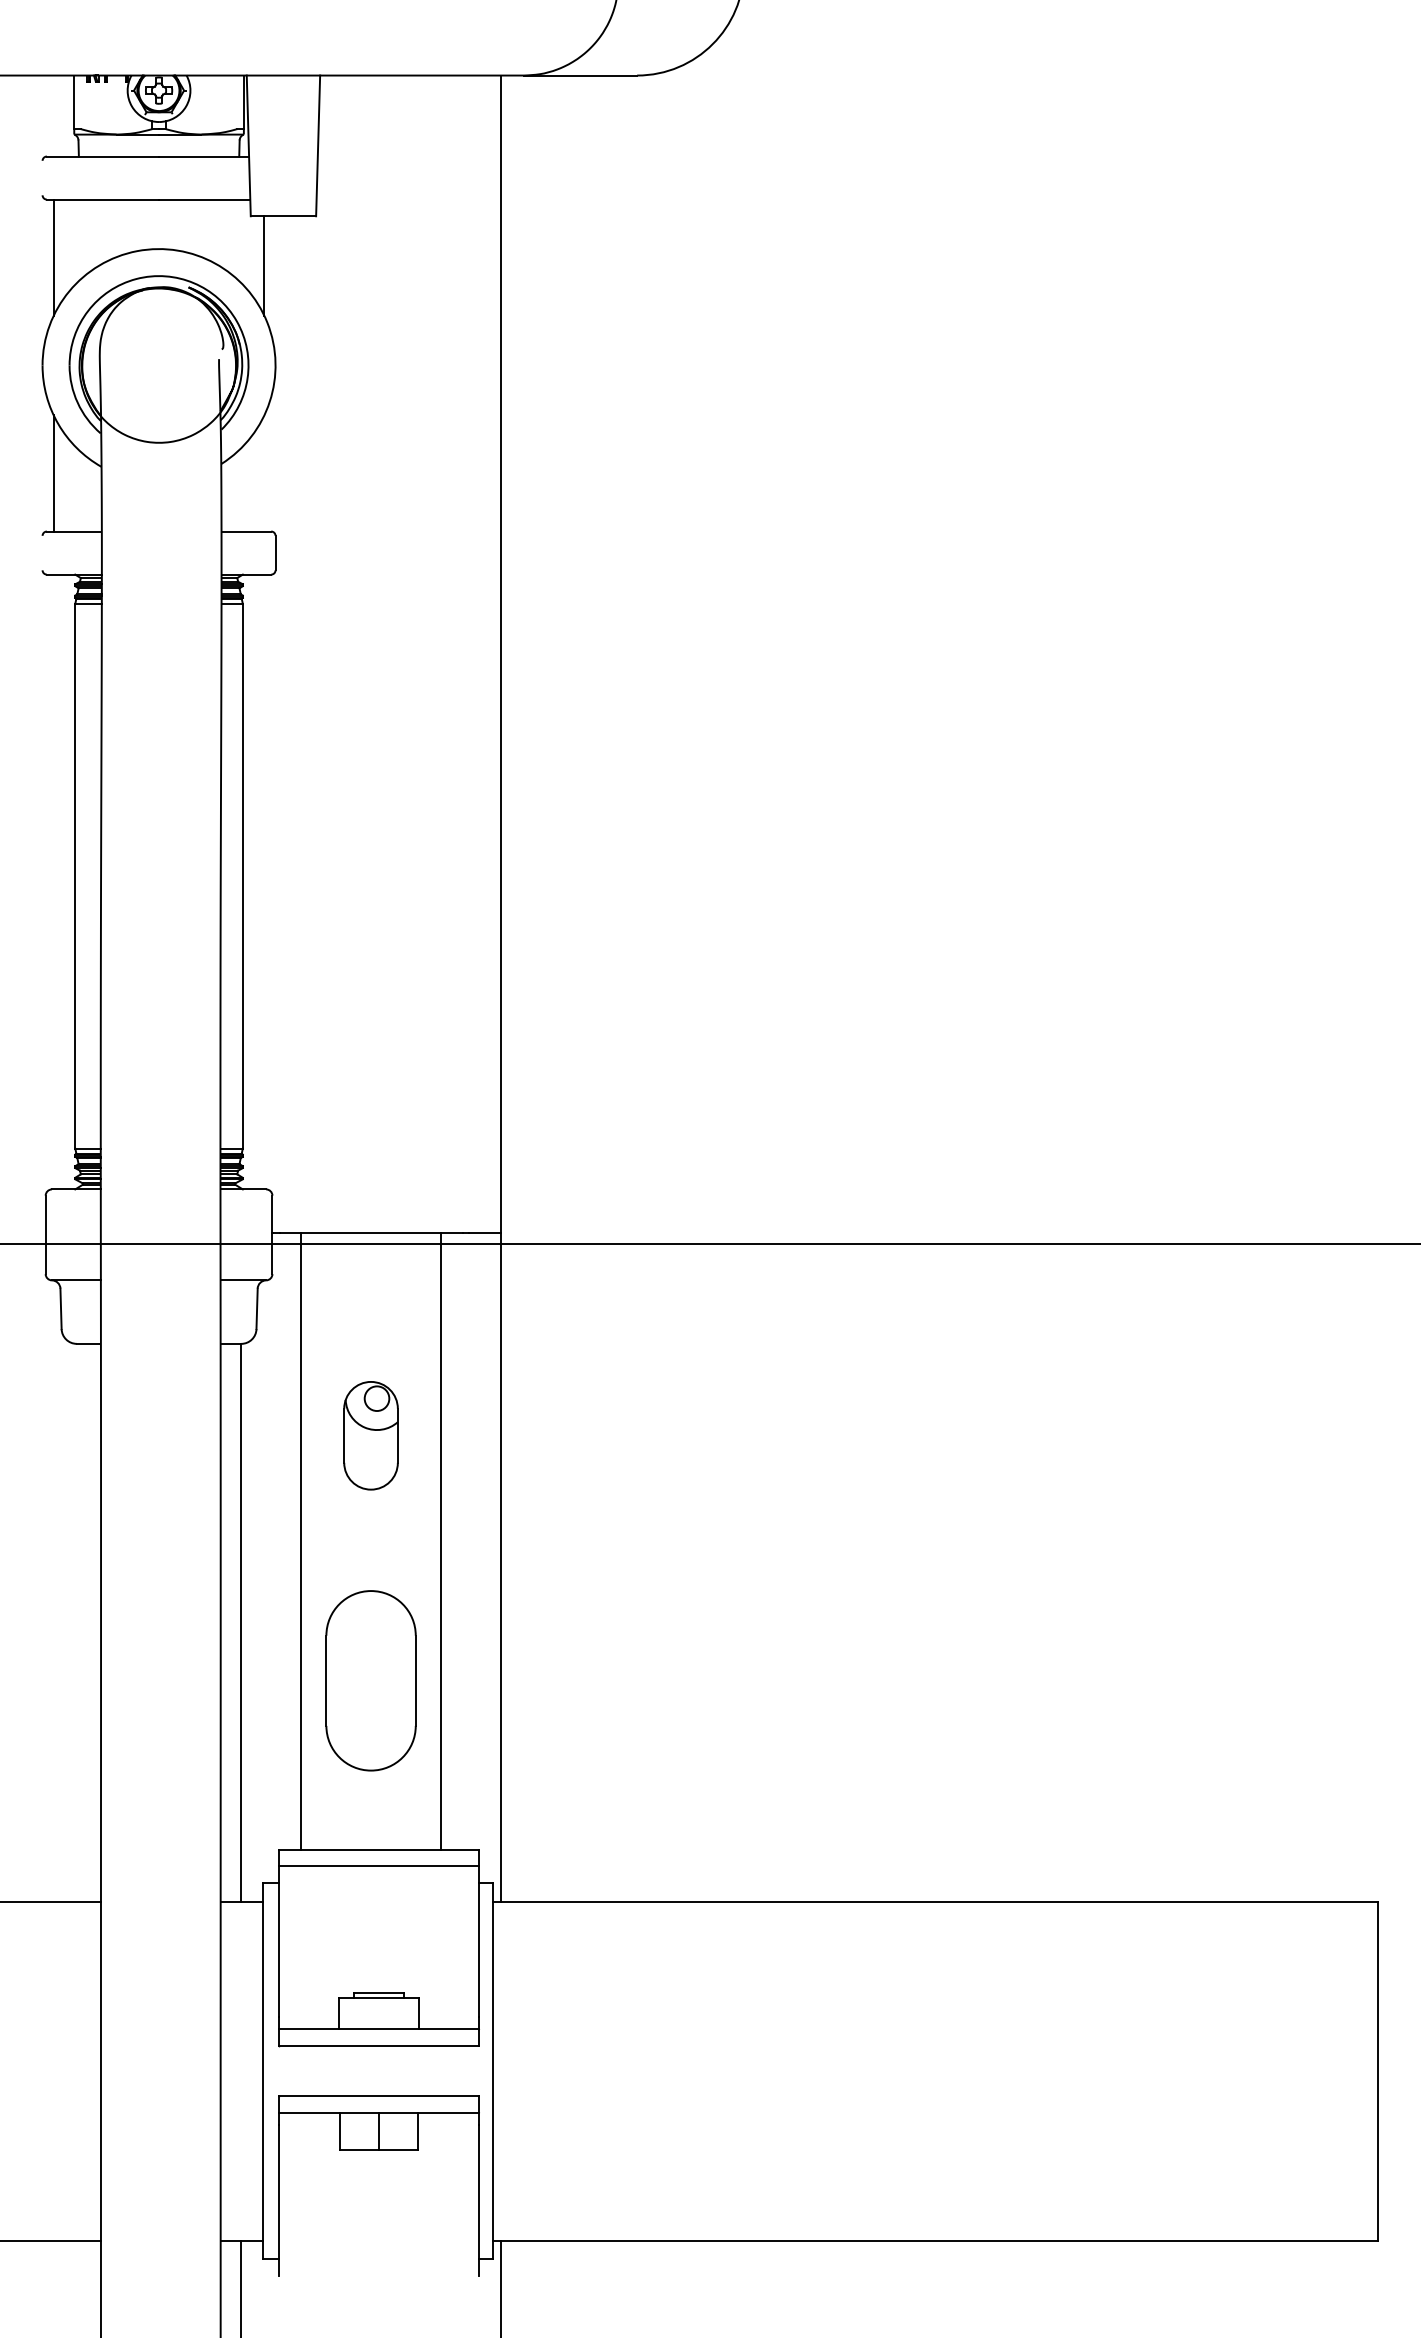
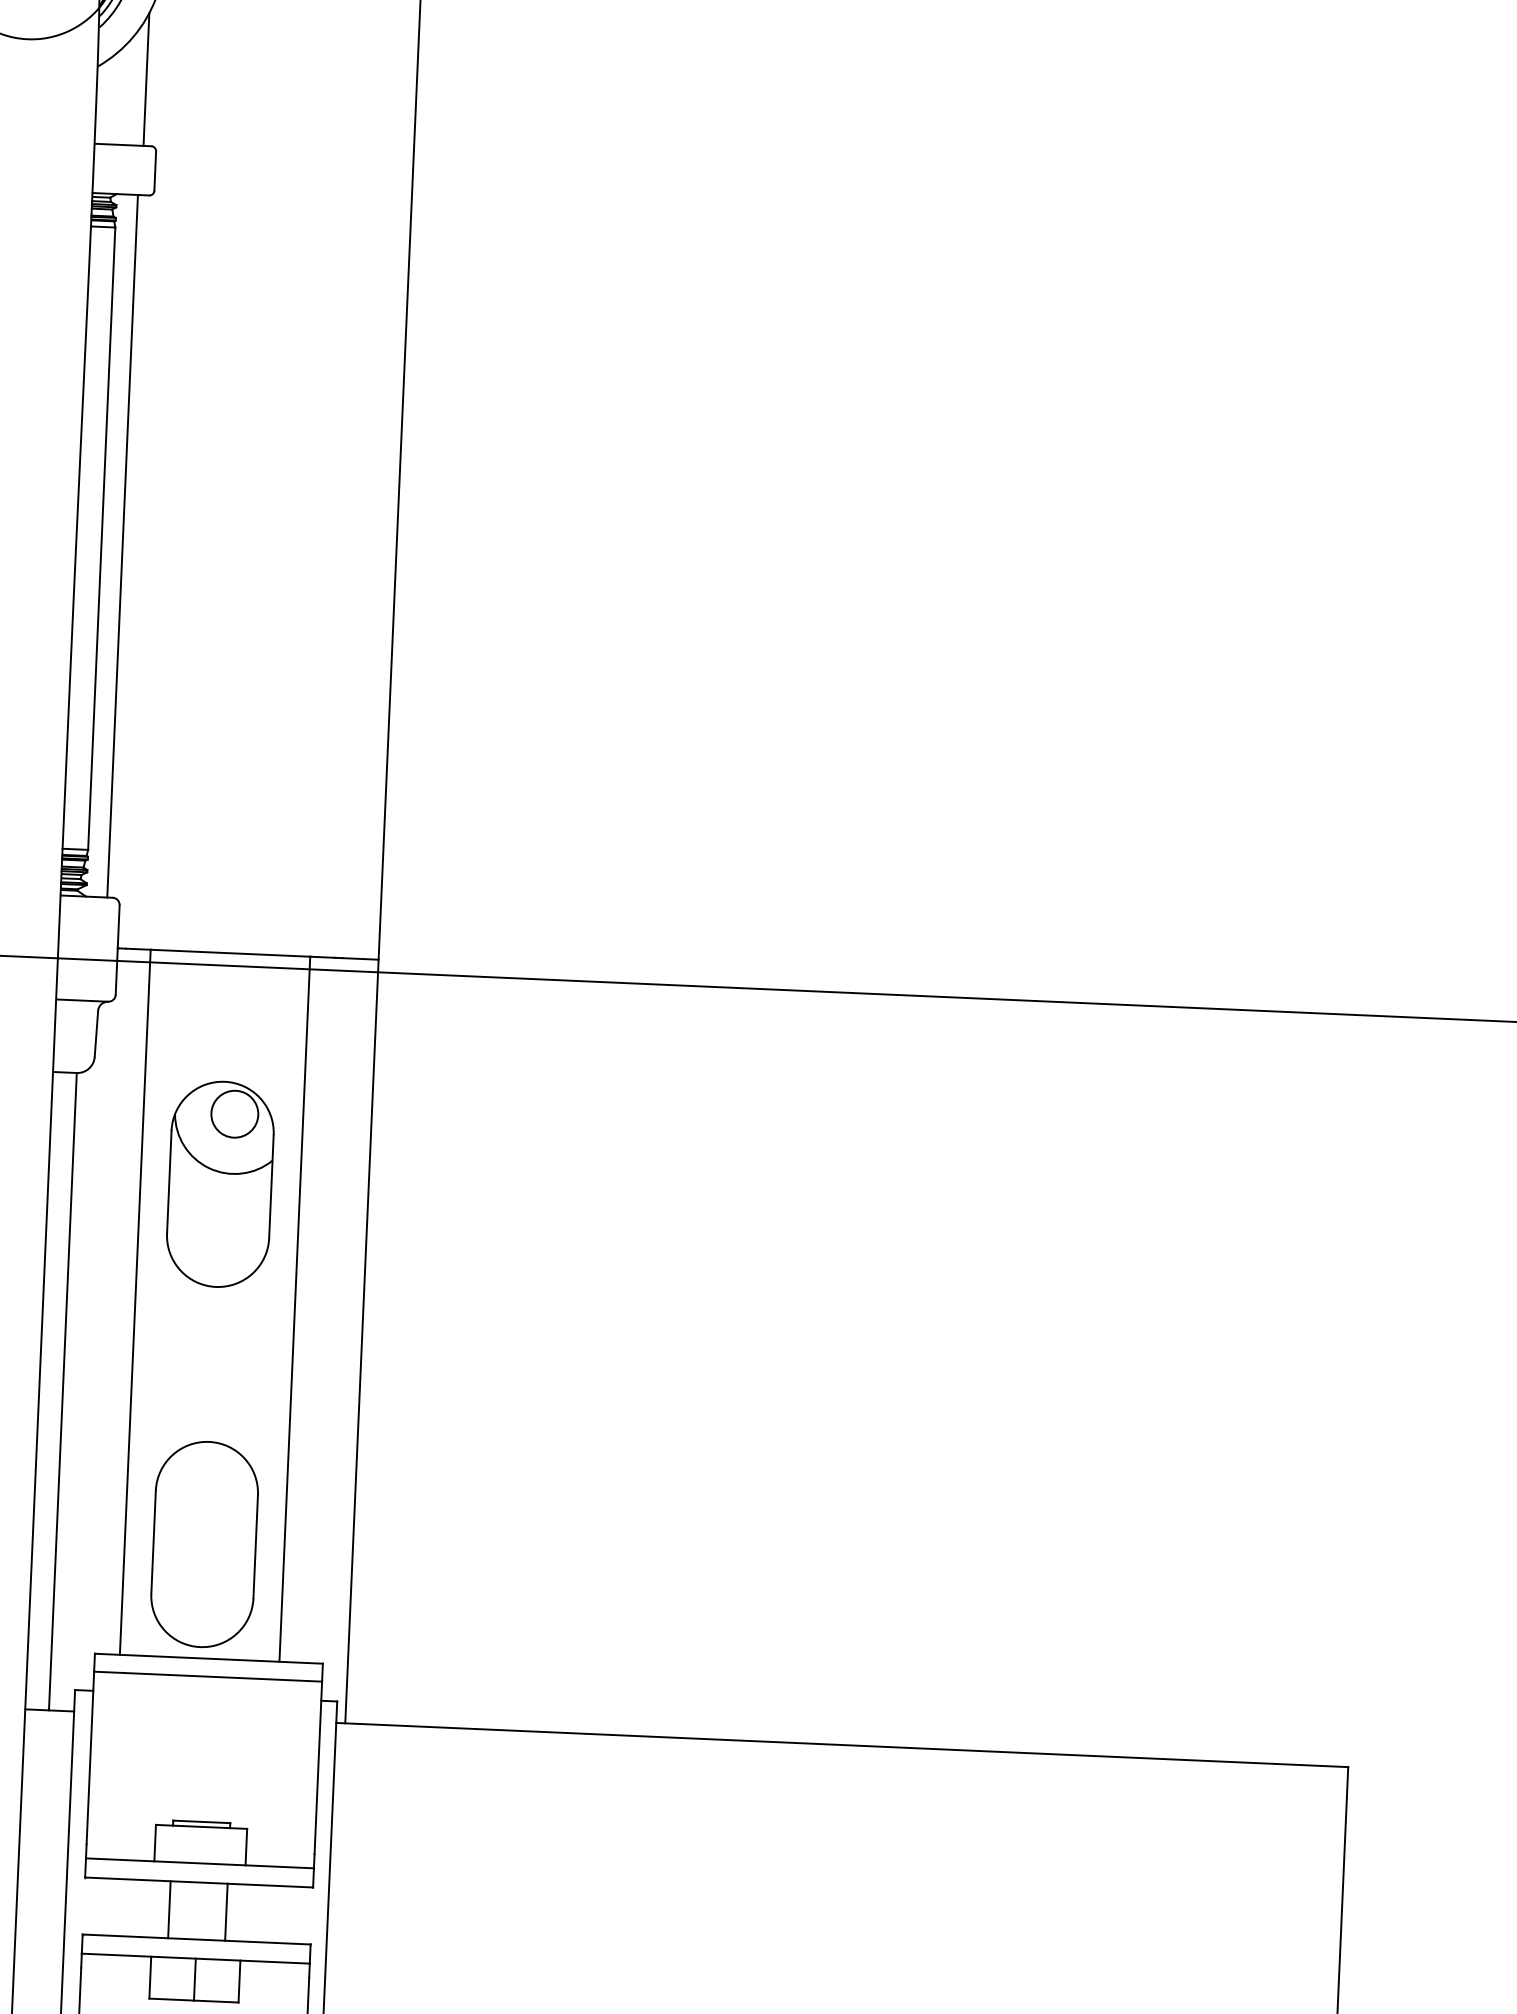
line: (264, 473) -> (146, 79), added
line: (261, 881) -> (122, 545), added
part: (370, 1435) -> (219, 1184), size x1.67
part: (370, 1680) -> (204, 1544), moved
line: (354, 2071) -> (169, 1910), added
line: (404, 2071) -> (226, 1912), added

